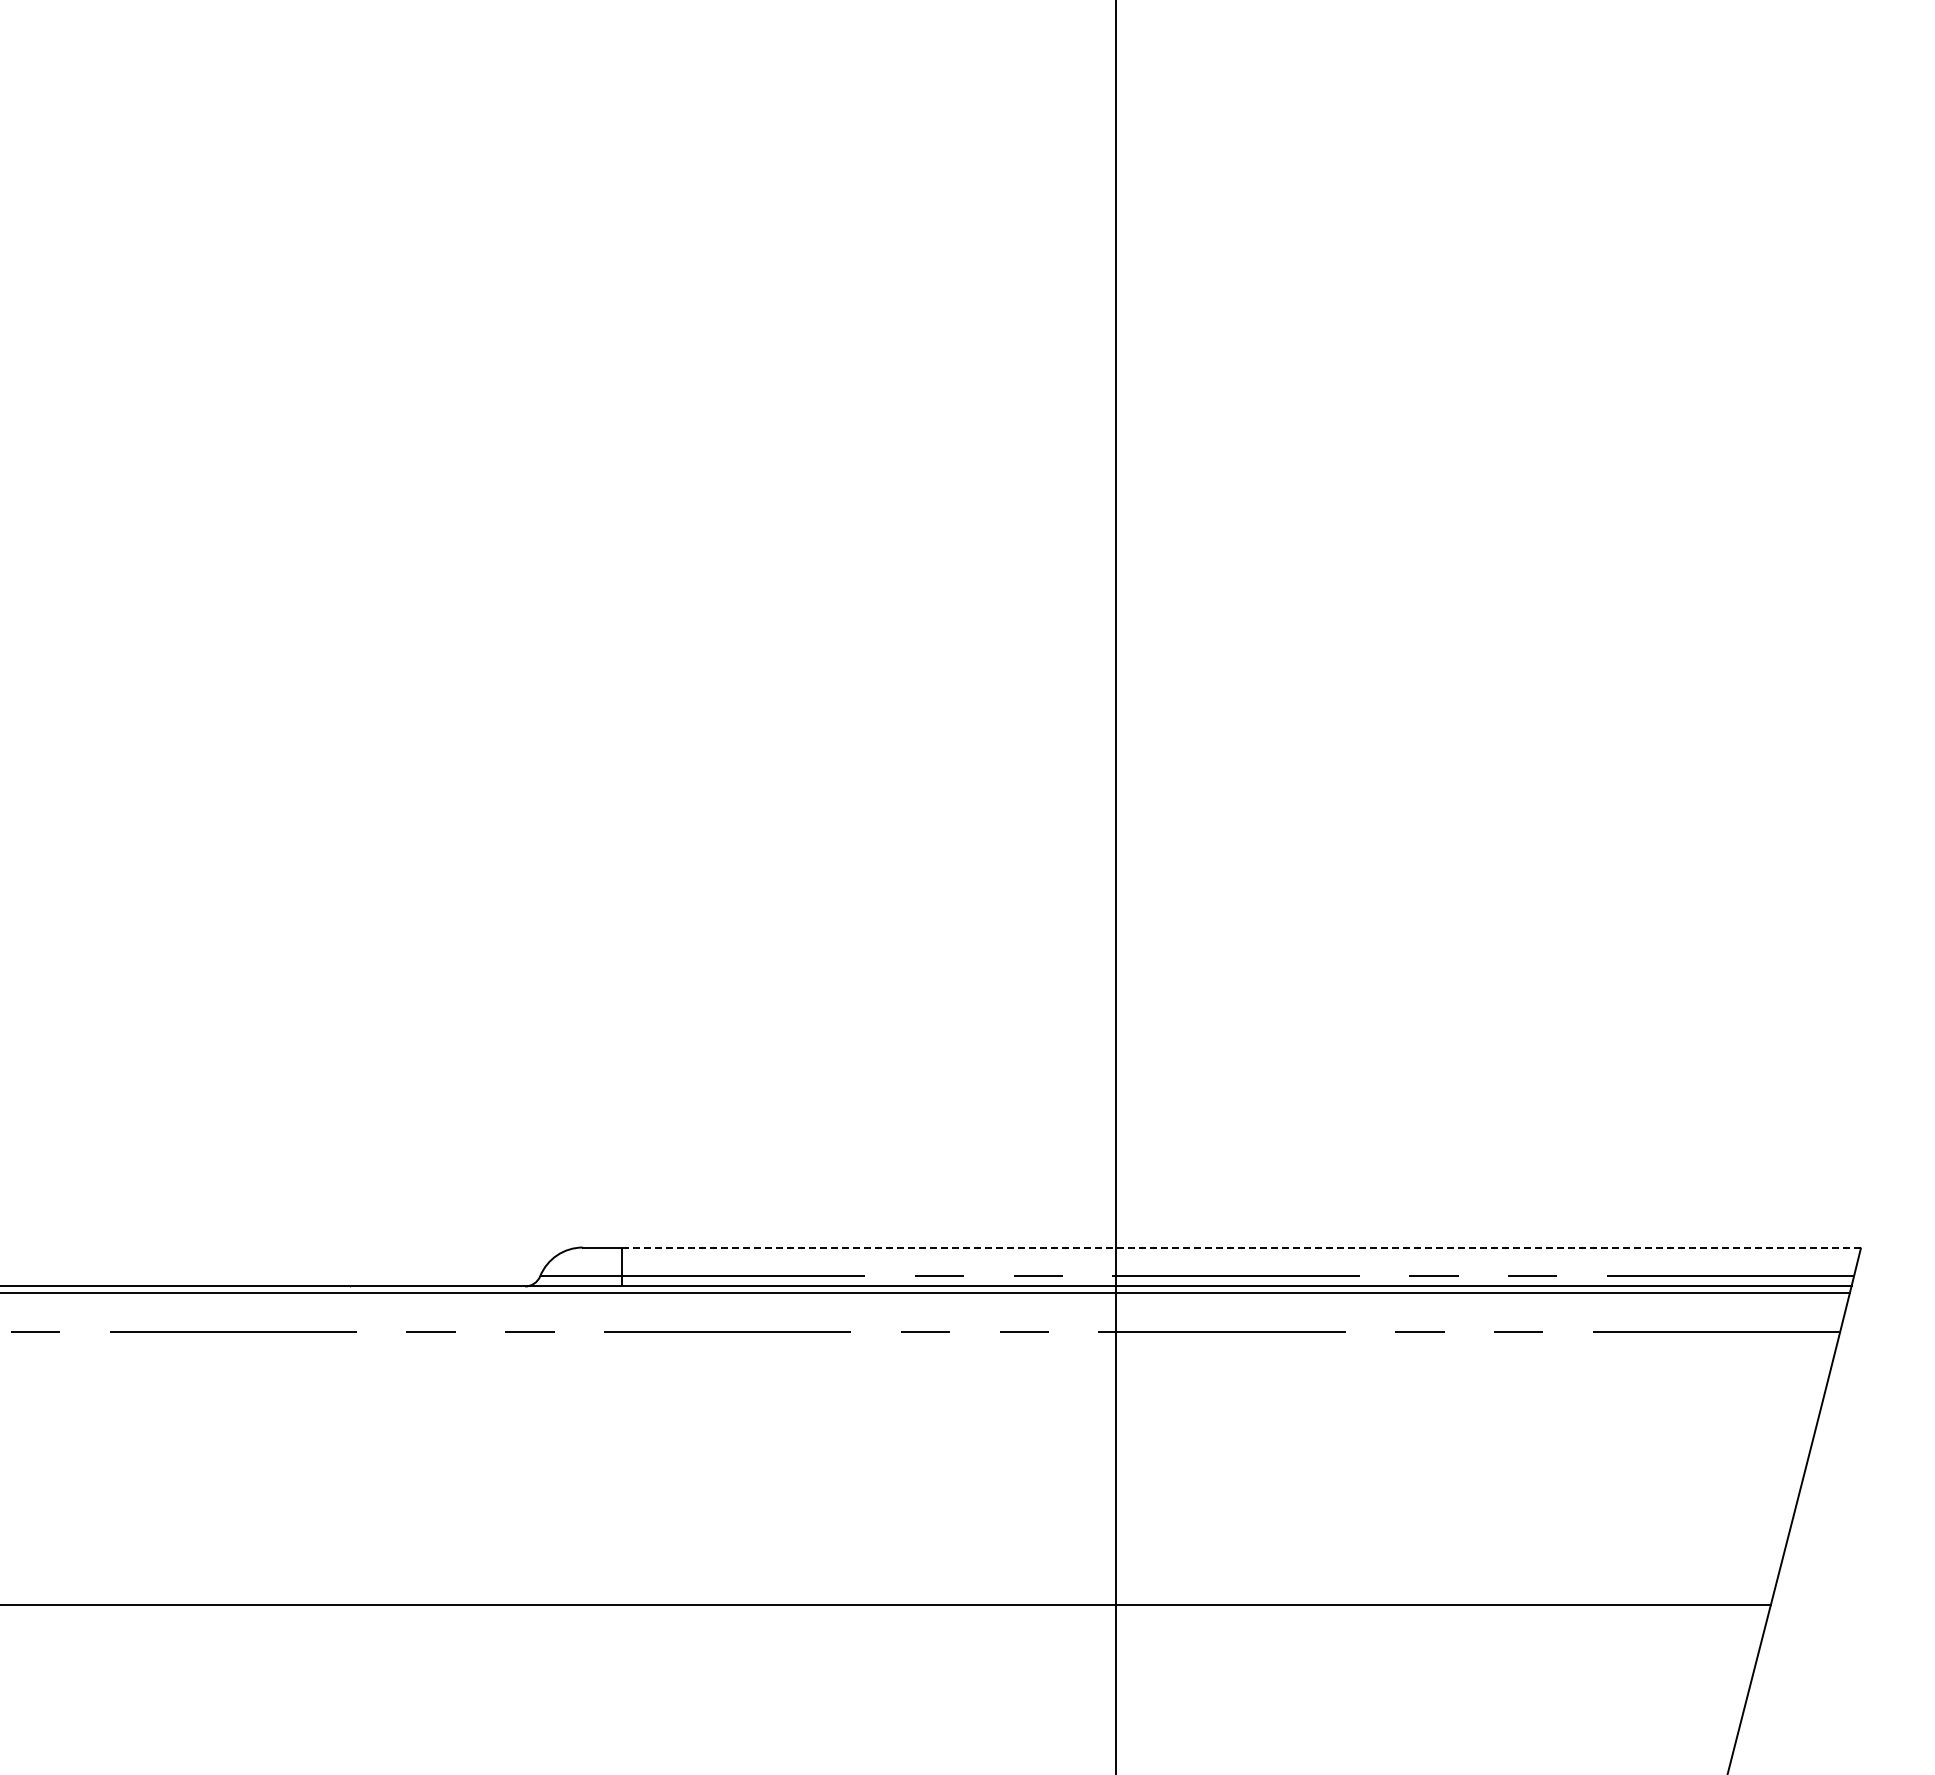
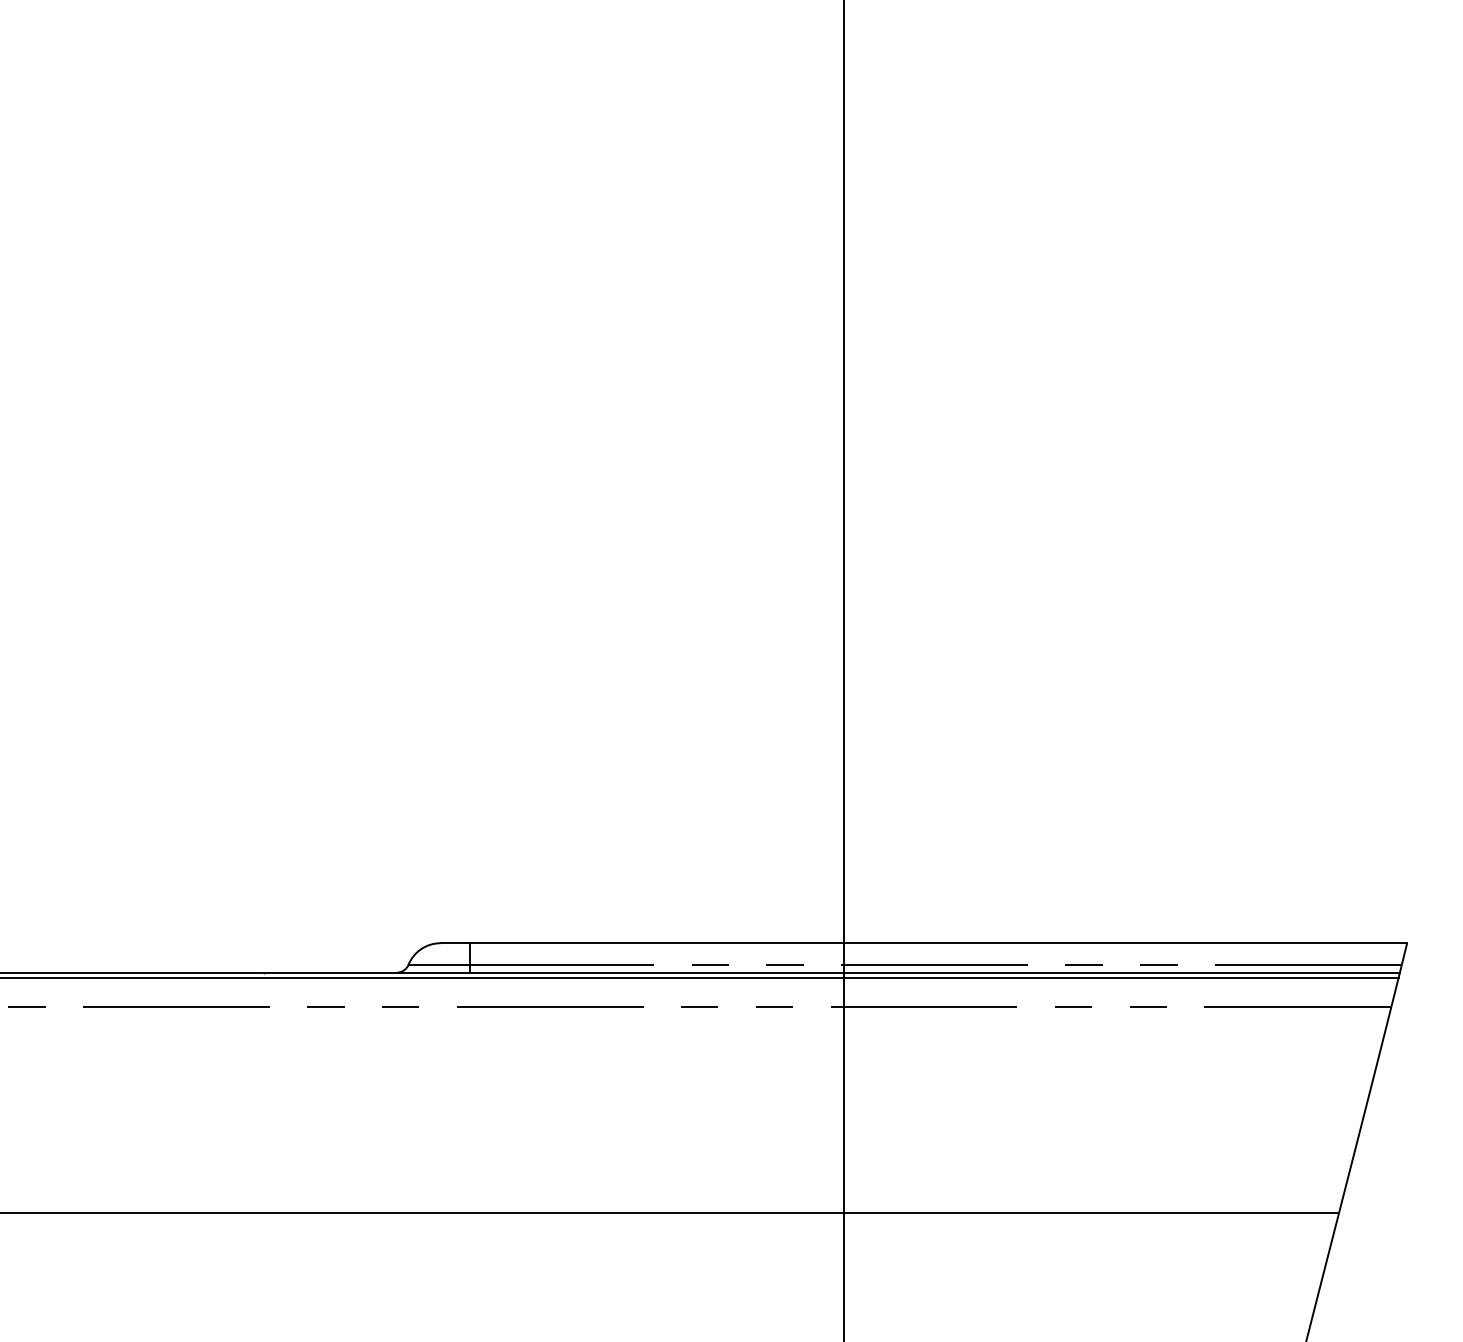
line: (1241, 1247) -> (938, 943), dashed -> solid

